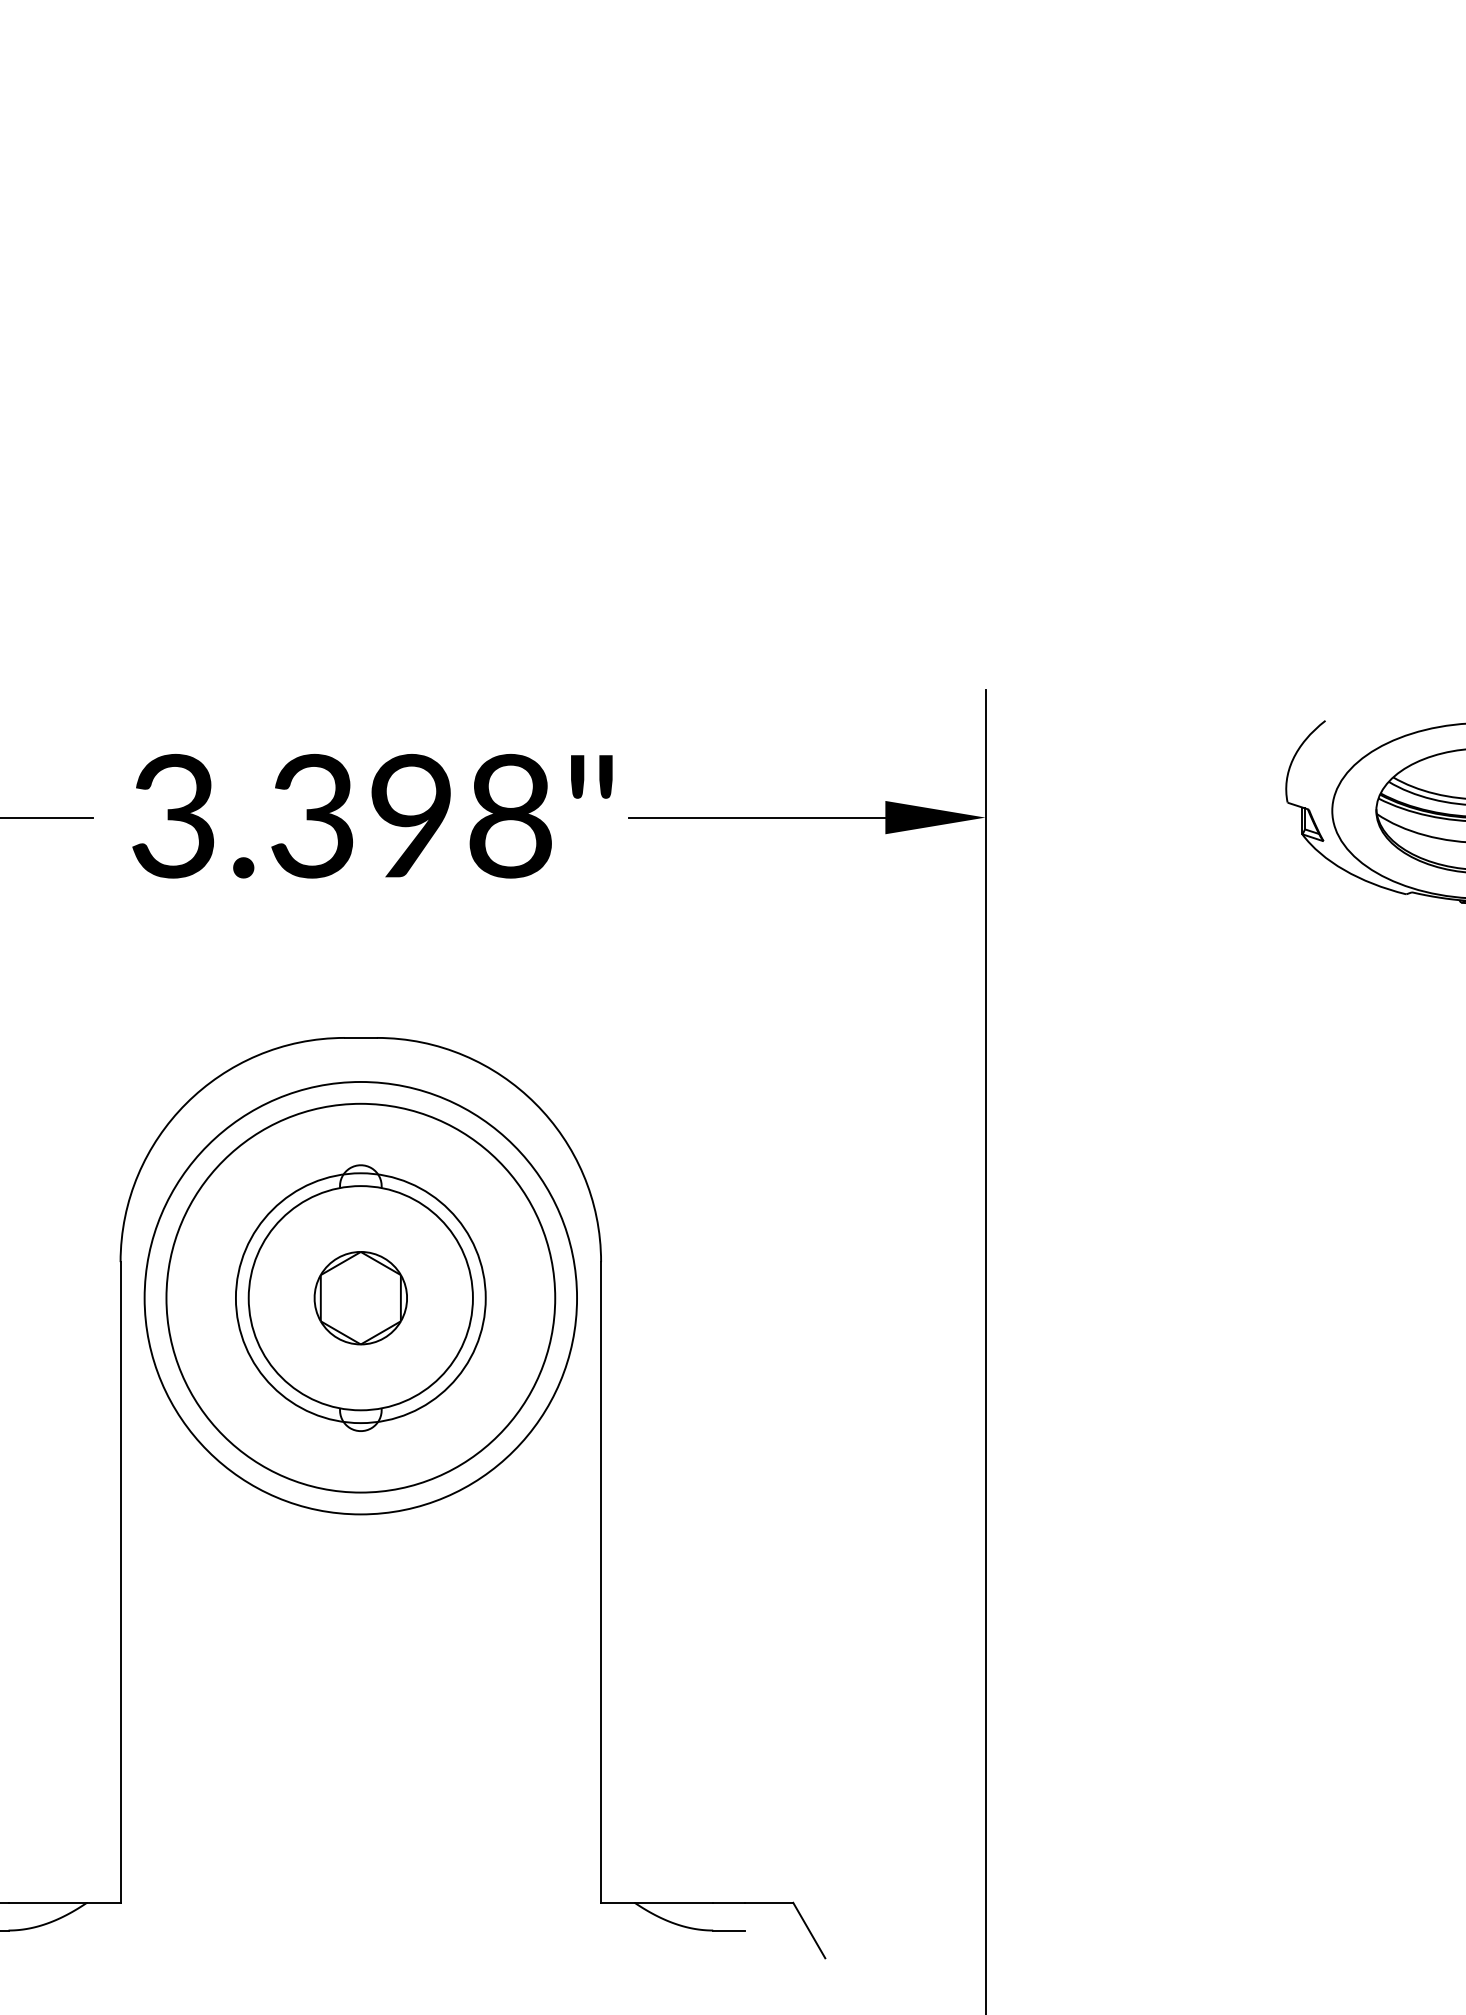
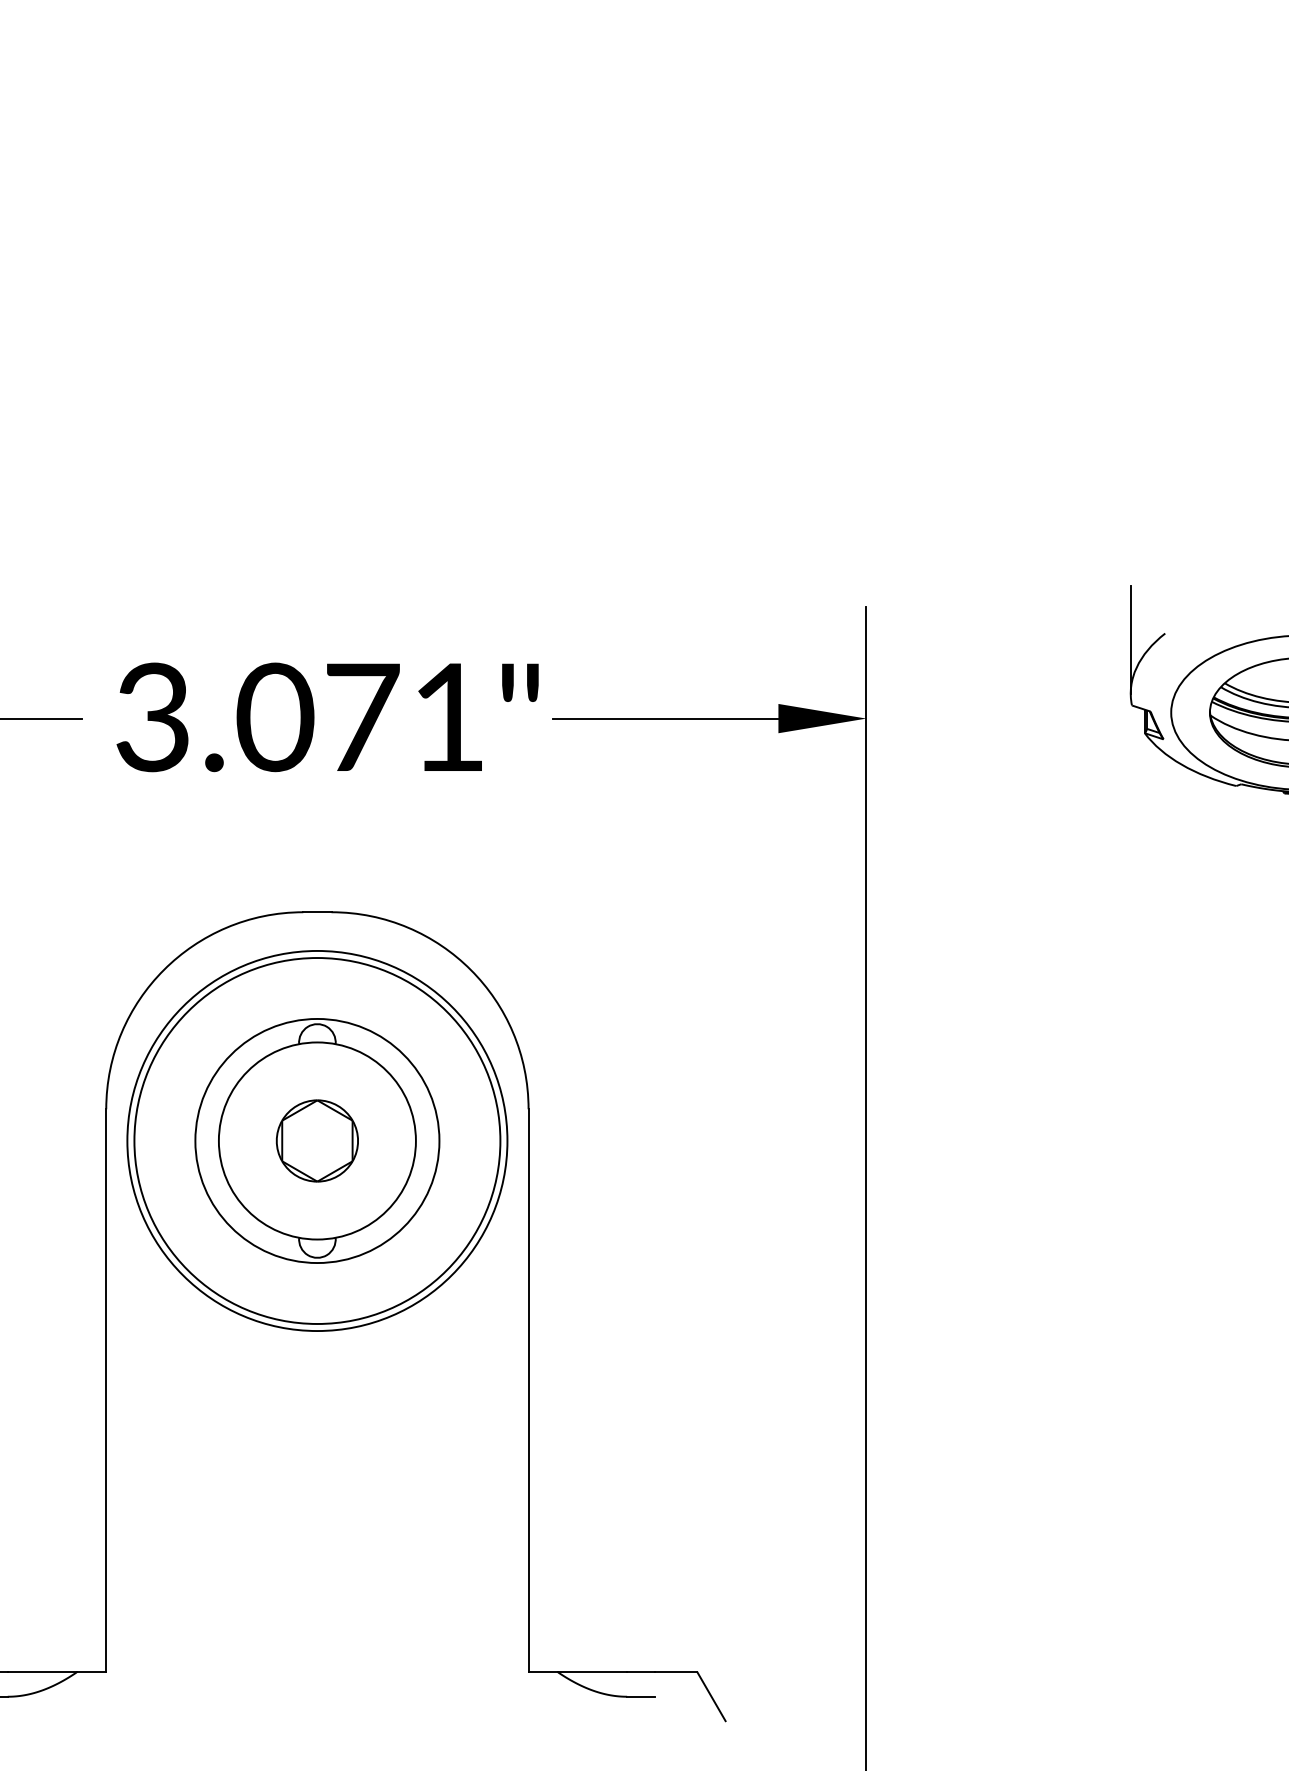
line: (1286, 728) -> (1130, 640), added
text: (410, 815) -> (361, 716), 3.398" -> 3.071"
circle: (360, 1298) -> (317, 1141), size x0.71
circle: (360, 1298) -> (317, 1141), size x1.67

